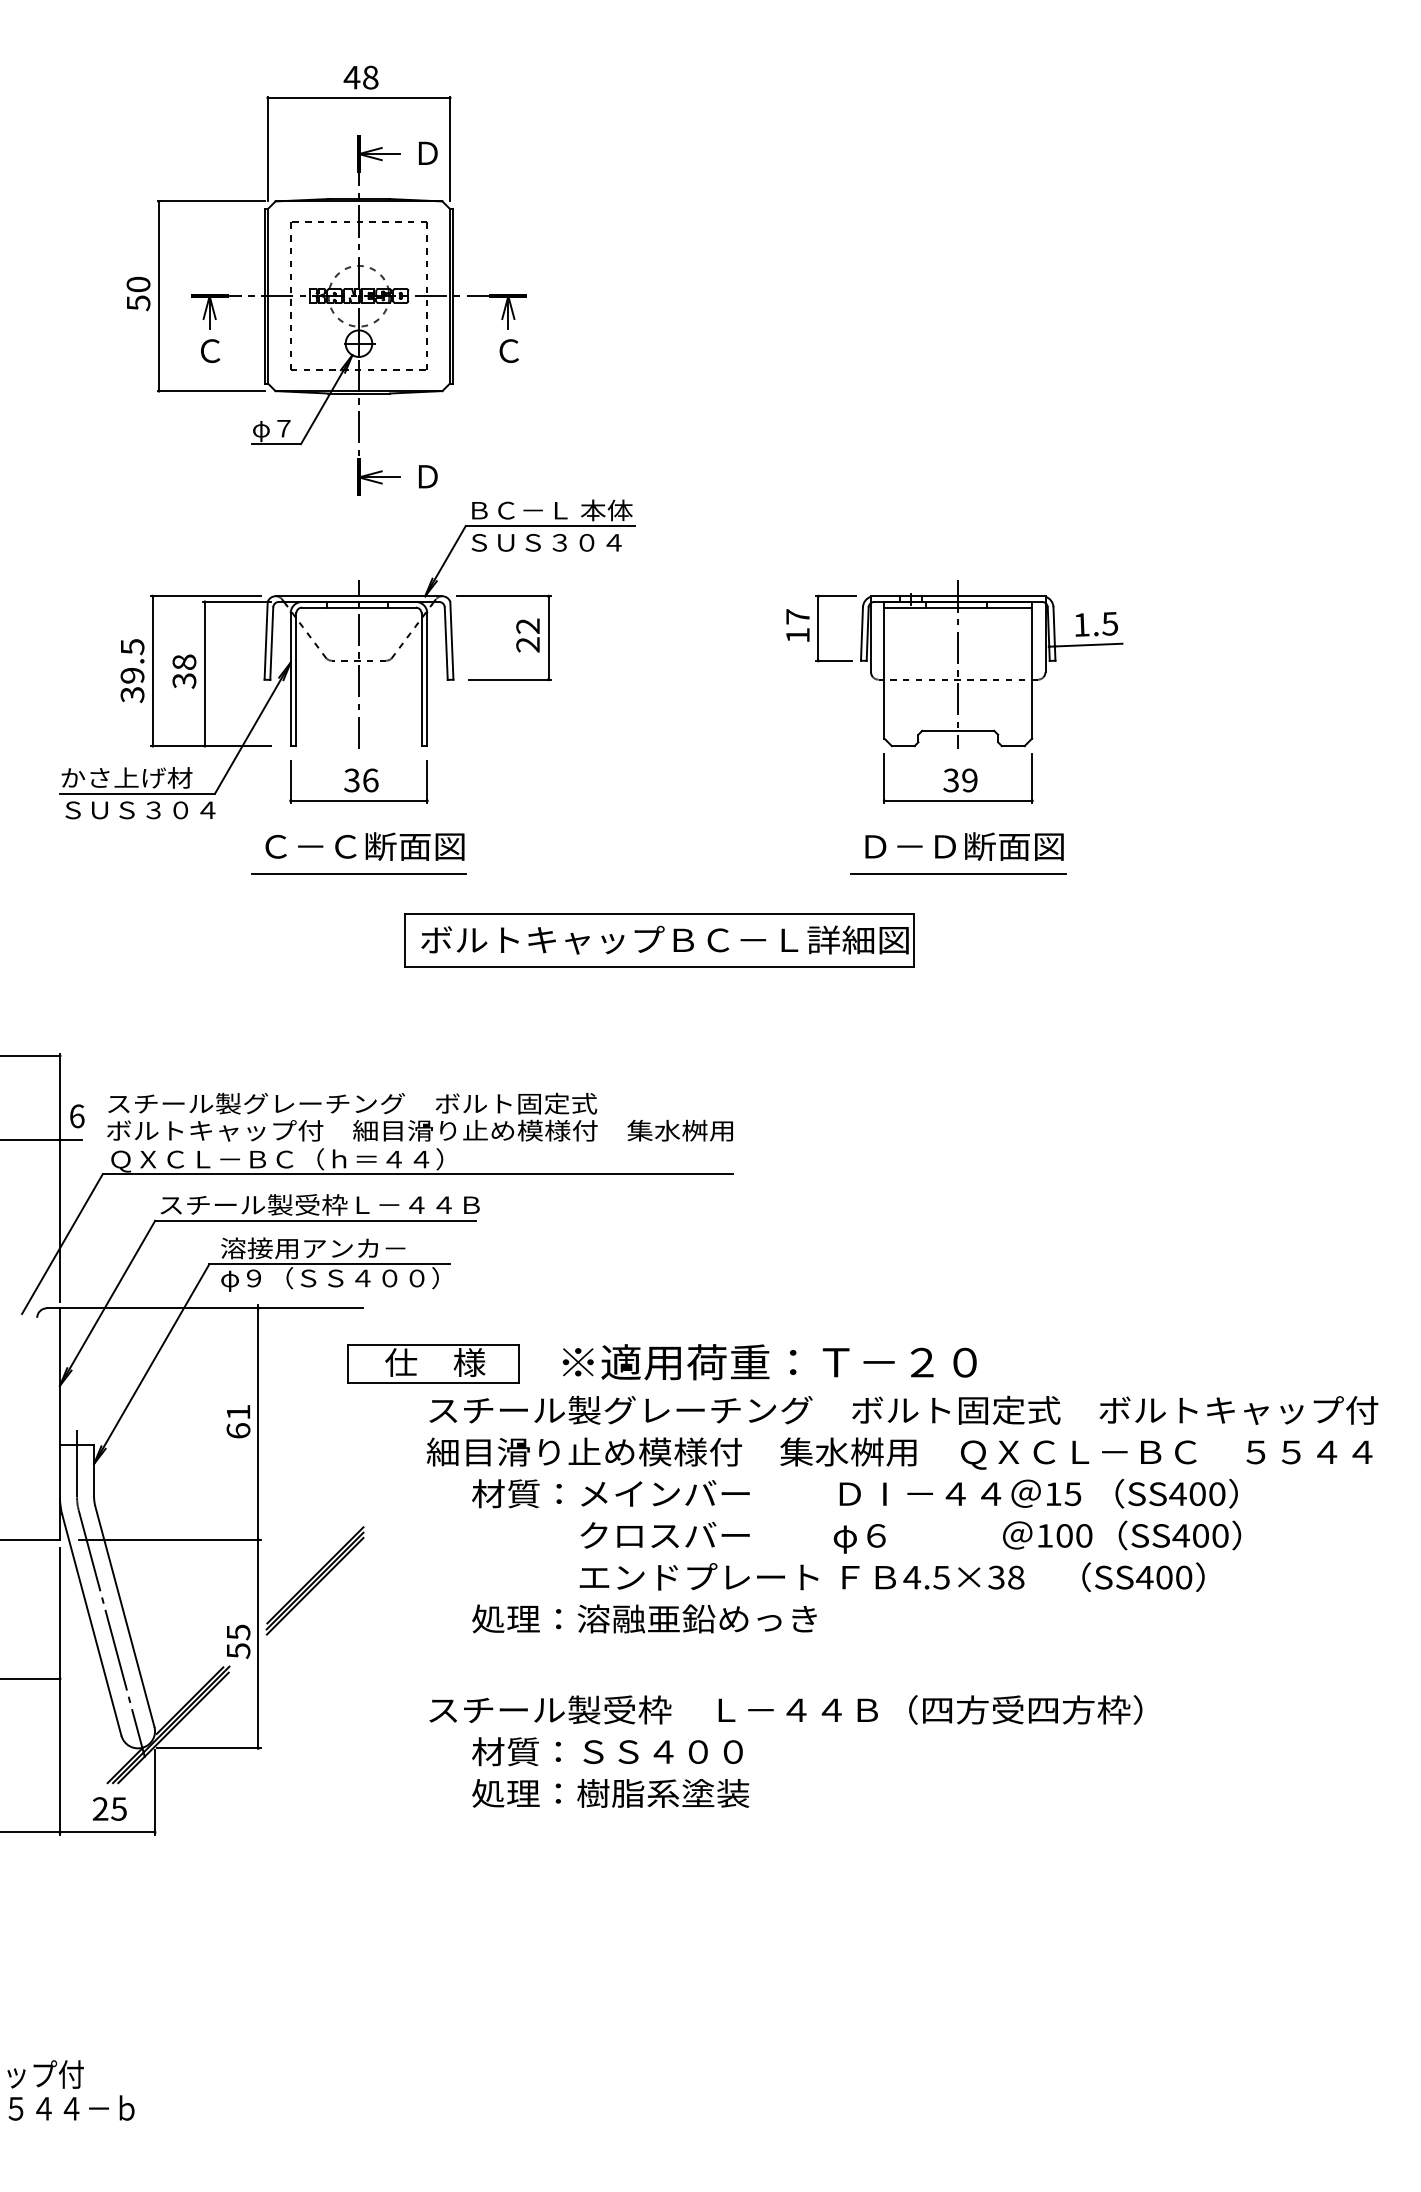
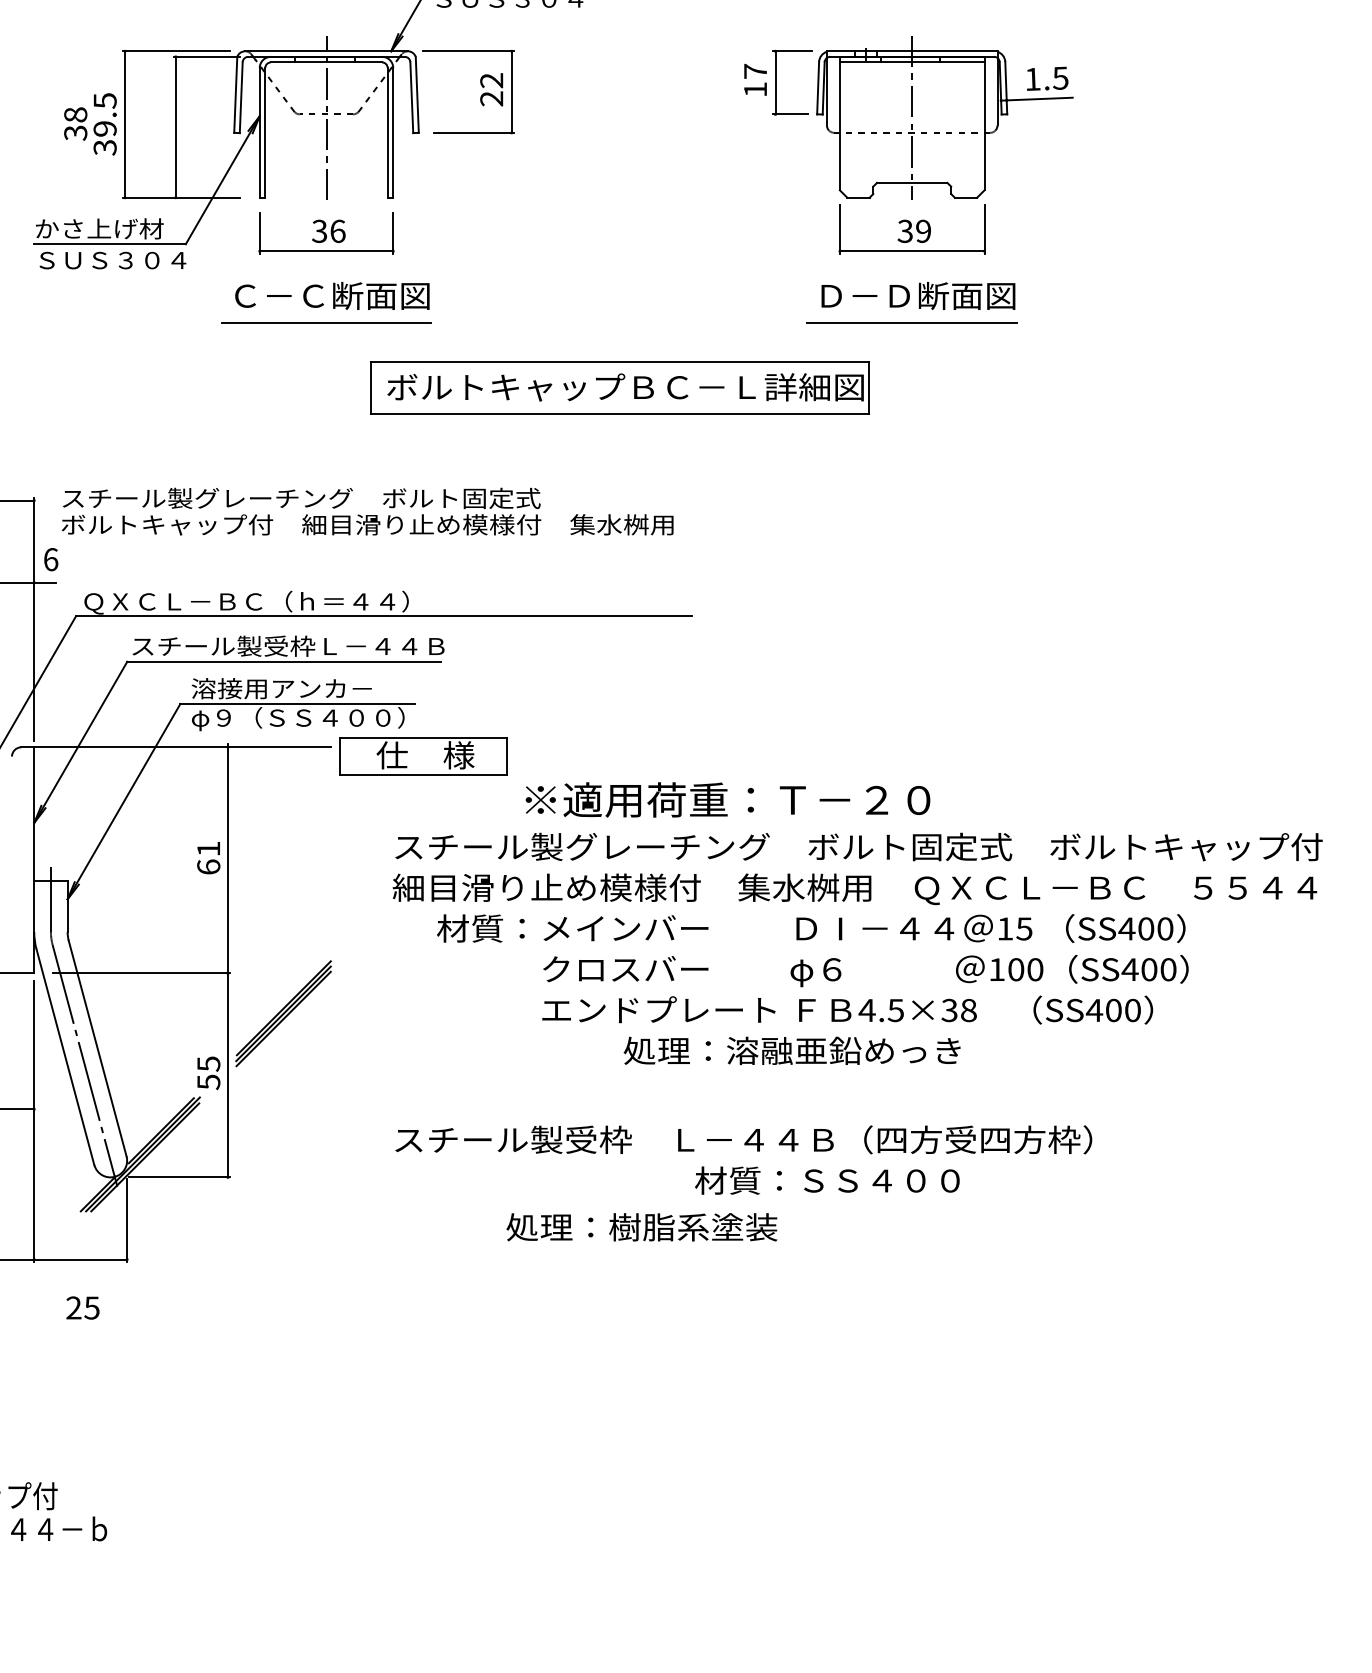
text: (184, 671) -> (75, 123), moved
text: (419, 1116) -> (367, 510), moved
part: (433, 1363) -> (423, 756), moved
text: (644, 1618) -> (792, 1050), moved
text: (607, 1751) -> (827, 1180), moved
text: (610, 1793) -> (641, 1227), moved
text: (109, 1808) -> (82, 1307), moved

